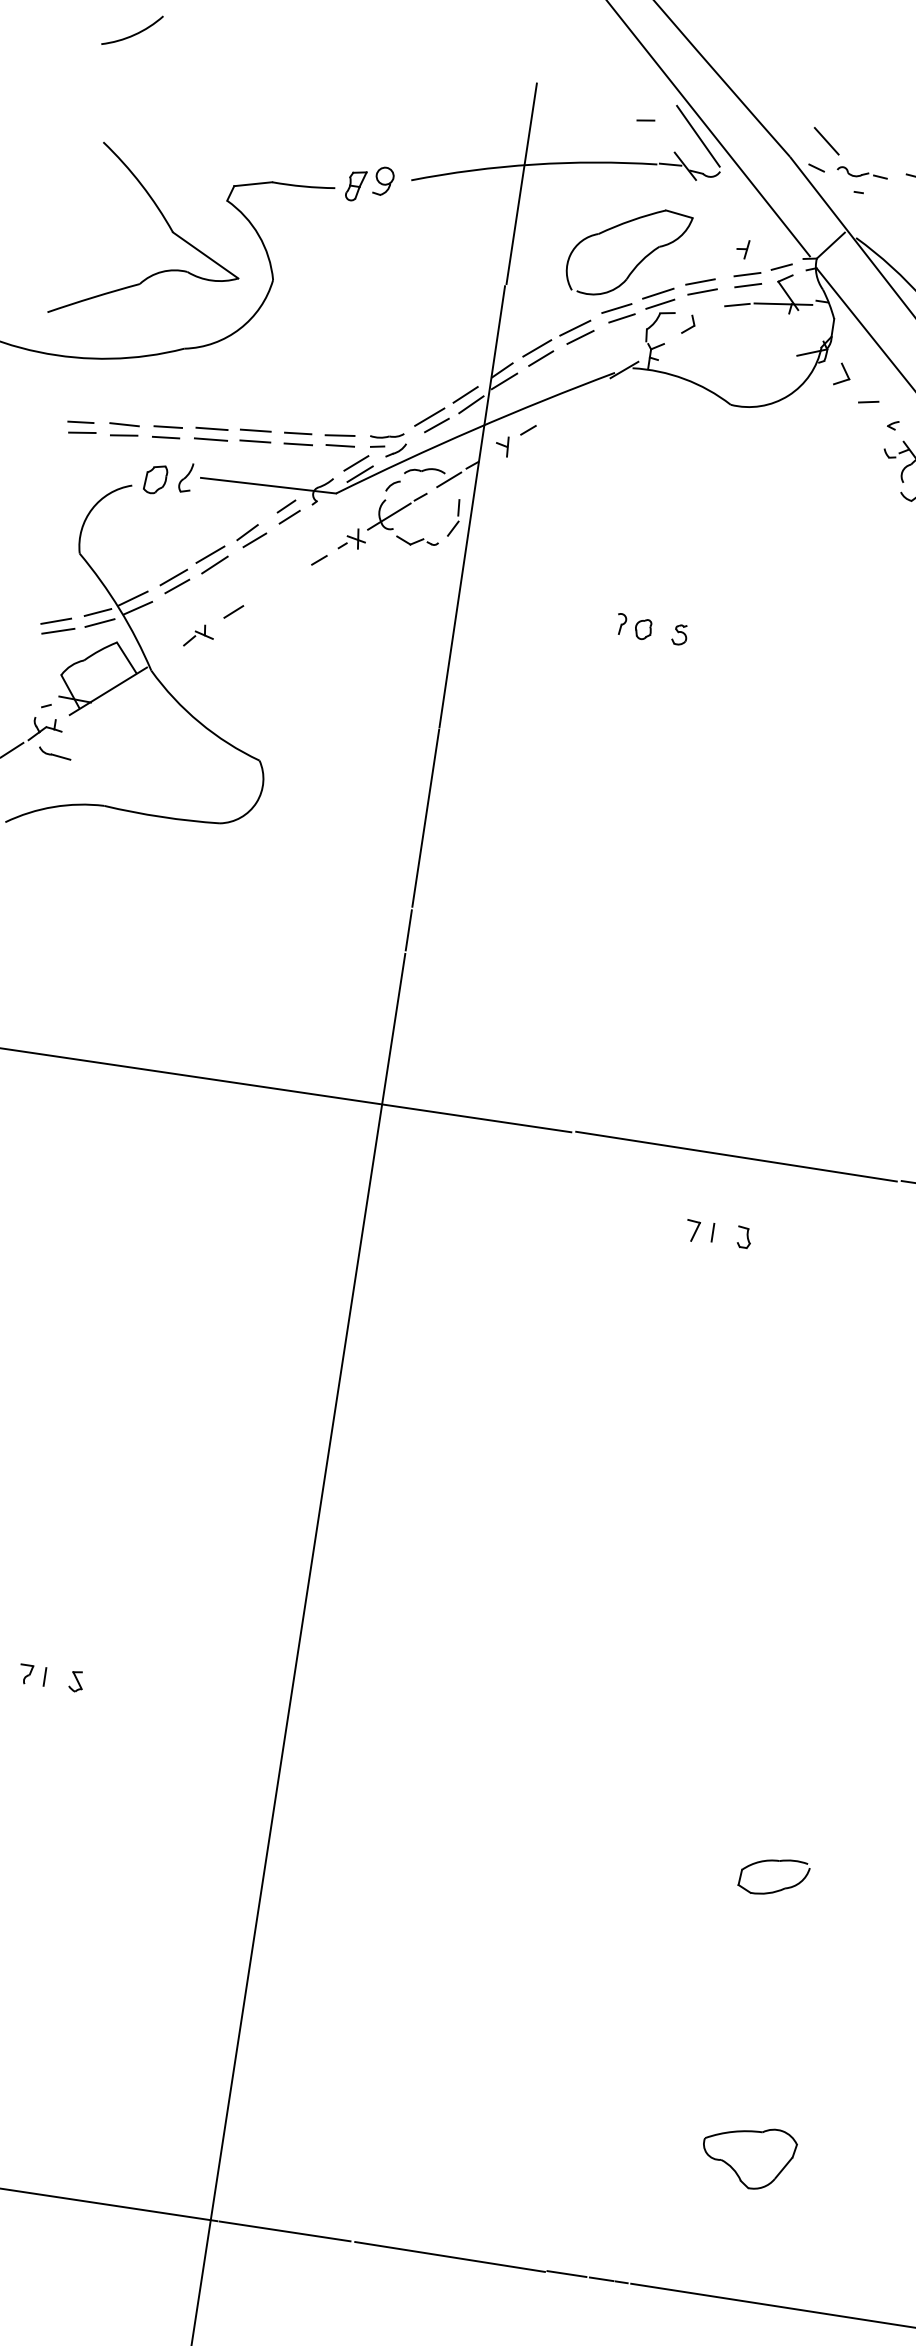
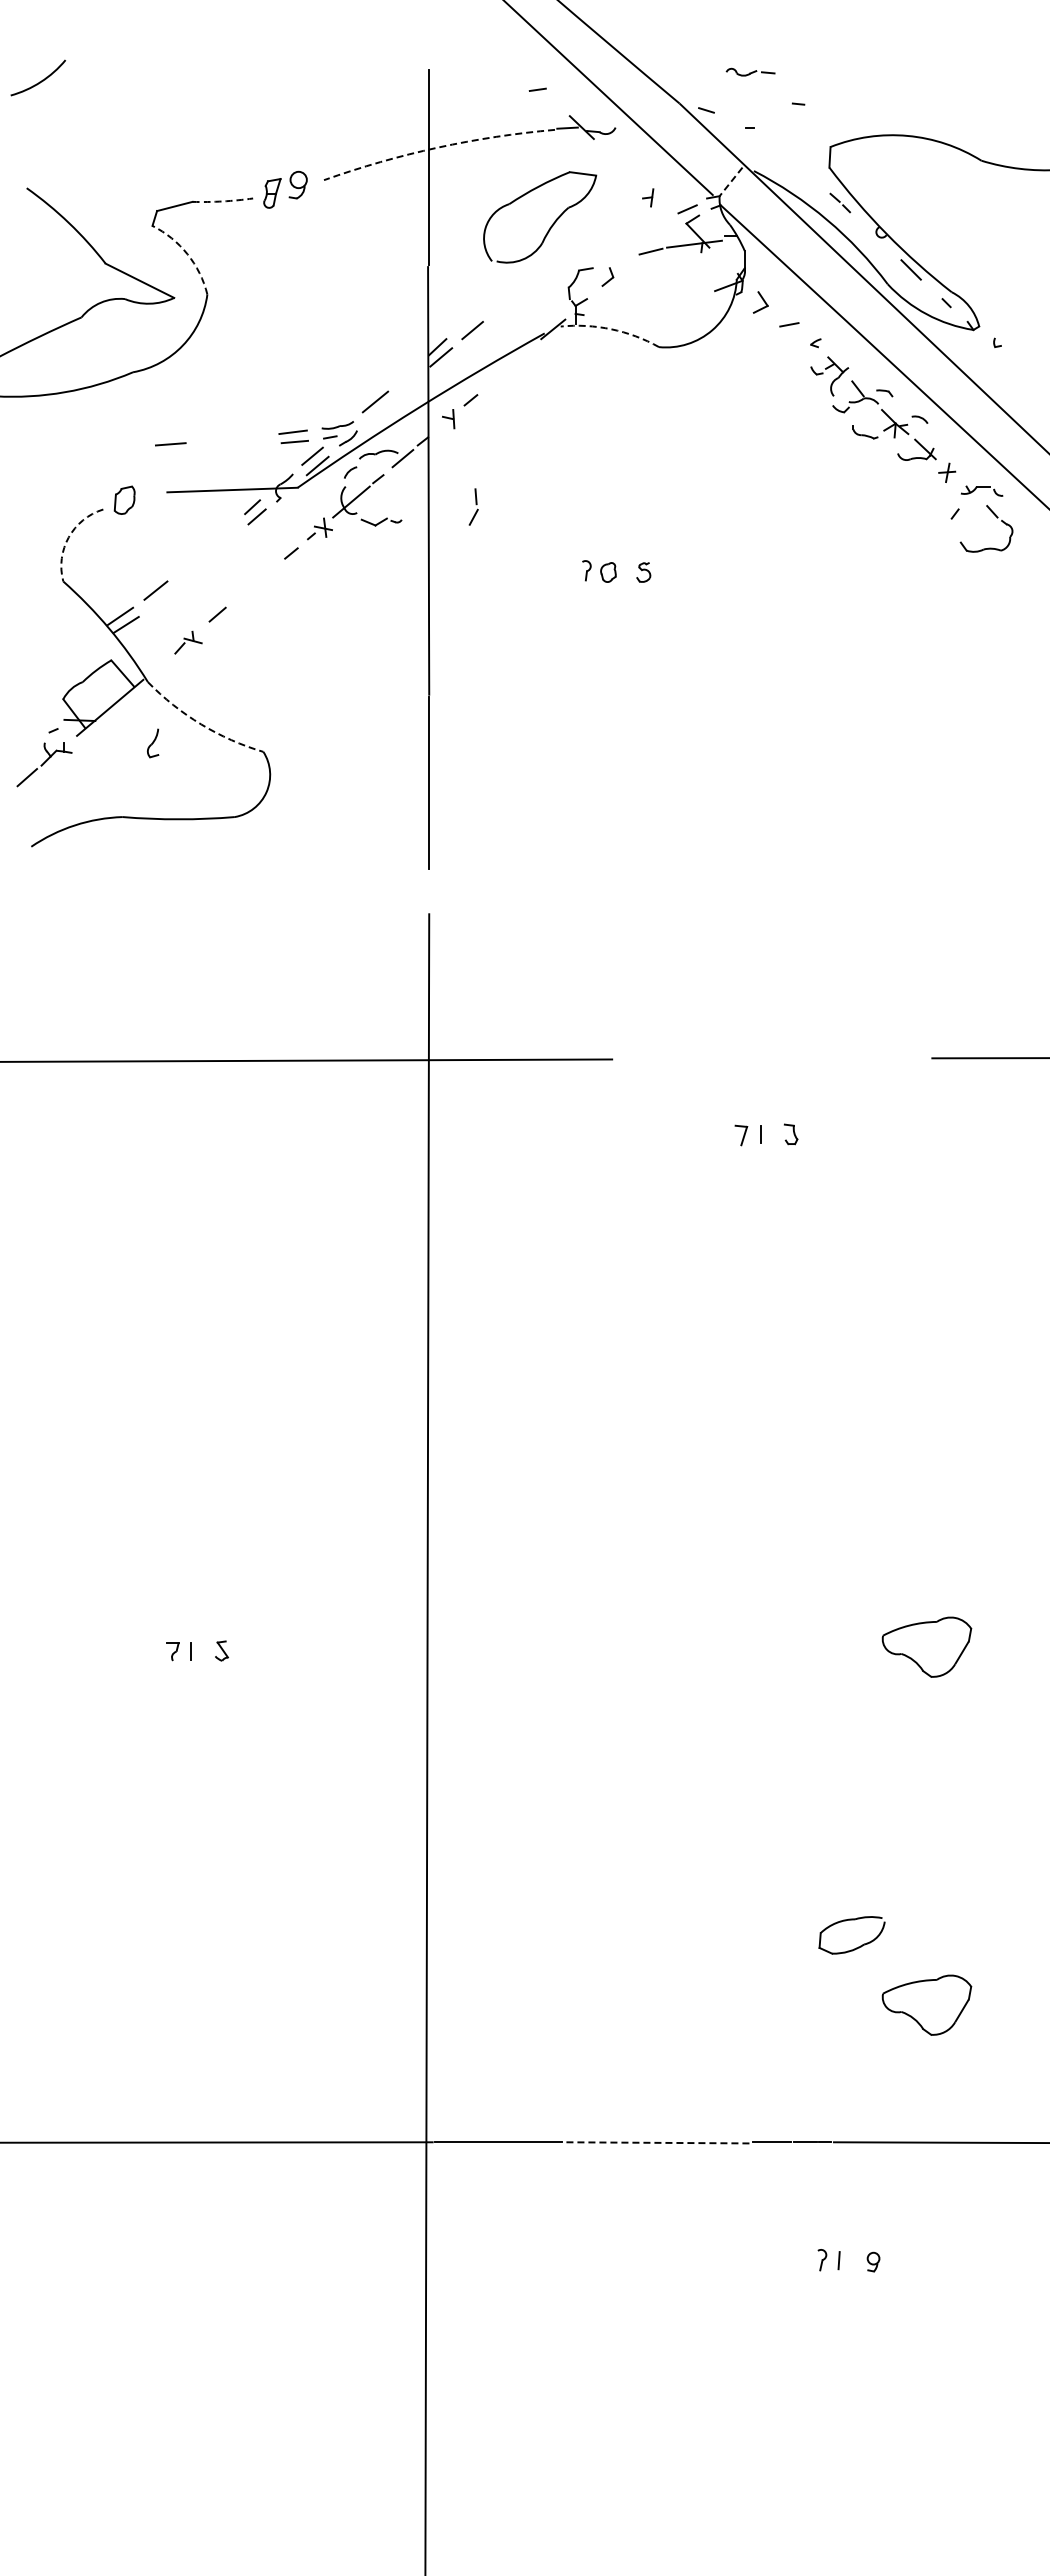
line: (697, 136) -> (589, 97), removed
line: (827, 141) -> (712, 83), removed
arc: (533, 164) -> (437, 147), solid -> dashed
part: (862, 172) -> (750, 71), moved
arc: (303, 186) -> (222, 201), solid -> dashed
arc: (258, 235) -> (187, 254), solid -> dashed
line: (830, 246) -> (730, 182), solid -> dashed
line: (747, 273) -> (656, 220), removed
line: (700, 281) -> (612, 234), removed
line: (748, 285) -> (658, 231), removed
line: (703, 291) -> (616, 243), removed
line: (658, 294) -> (574, 252), removed
line: (660, 303) -> (577, 261), removed
line: (617, 307) -> (537, 271), removed
line: (621, 318) -> (543, 280), removed
line: (575, 327) -> (500, 296), removed
line: (580, 337) -> (506, 304), removed
line: (537, 348) -> (467, 321), removed
arc: (684, 379) -> (611, 329), solid -> dashed
line: (465, 394) -> (406, 375), removed
line: (470, 404) -> (412, 384), removed
line: (80, 421) -> (45, 456), removed
line: (124, 424) -> (87, 452), removed
line: (436, 425) -> (383, 408), removed
line: (167, 426) -> (128, 448), removed
line: (255, 430) -> (212, 439), removed
line: (82, 432) -> (48, 466), removed
line: (297, 433) -> (252, 436), removed
line: (124, 434) -> (88, 462), removed
line: (166, 437) -> (128, 459), removed
line: (210, 439) -> (170, 454), removed
line: (255, 440) -> (213, 449), removed
line: (298, 444) -> (254, 446), removed
part: (186, 477) -> (153, 743), moved
arc: (91, 509) -> (68, 537), solid -> dashed
part: (454, 517) -> (473, 506), moved
line: (246, 532) -> (218, 537), removed
line: (255, 540) -> (227, 543), removed
line: (210, 554) -> (187, 563), removed
line: (214, 564) -> (192, 572), removed
line: (177, 586) -> (160, 598), removed
line: (98, 612) -> (89, 634), removed
line: (56, 620) -> (50, 648), removed
line: (100, 623) -> (92, 644), removed
line: (58, 630) -> (54, 657), removed
arc: (199, 722) -> (201, 724), solid -> dashed
part: (54, 753) -> (68, 774), removed
line: (409, 929) -> (429, 890), removed
line: (735, 1156) -> (771, 1058), removed
part: (803, 1786) -> (926, 1646), added
part: (776, 1890) -> (856, 1947), moved
line: (450, 2256) -> (658, 2142), solid -> dashed

